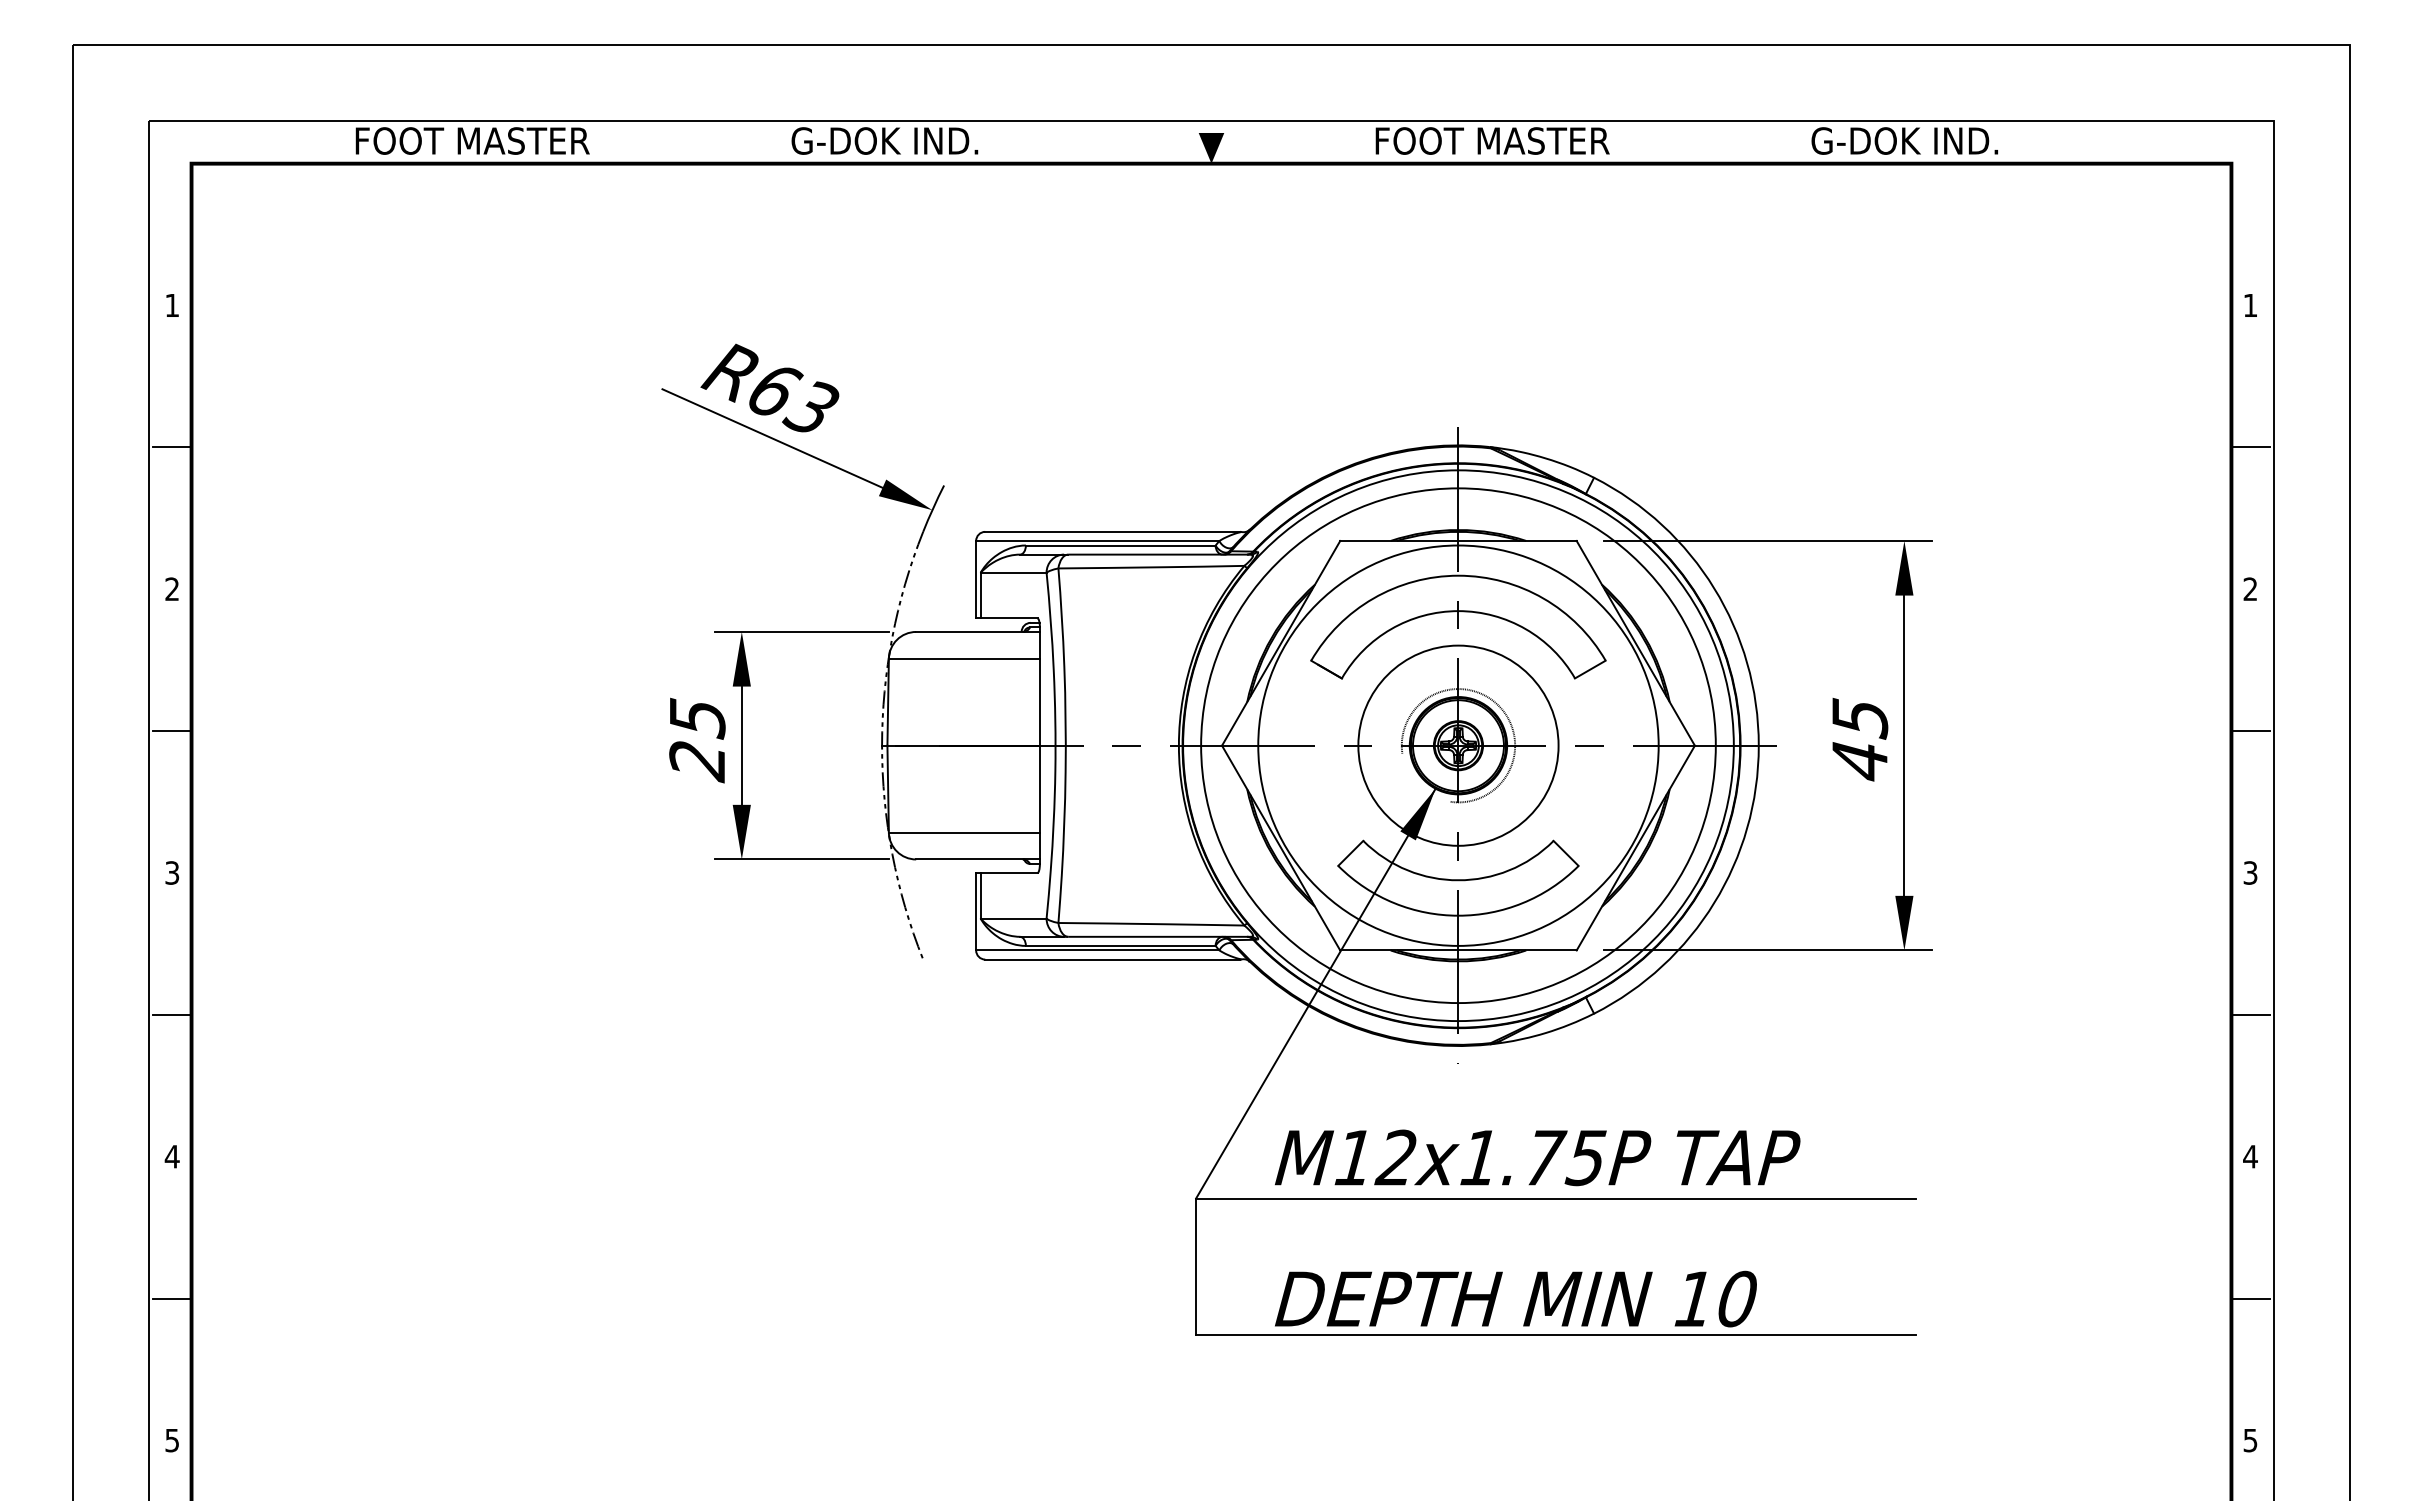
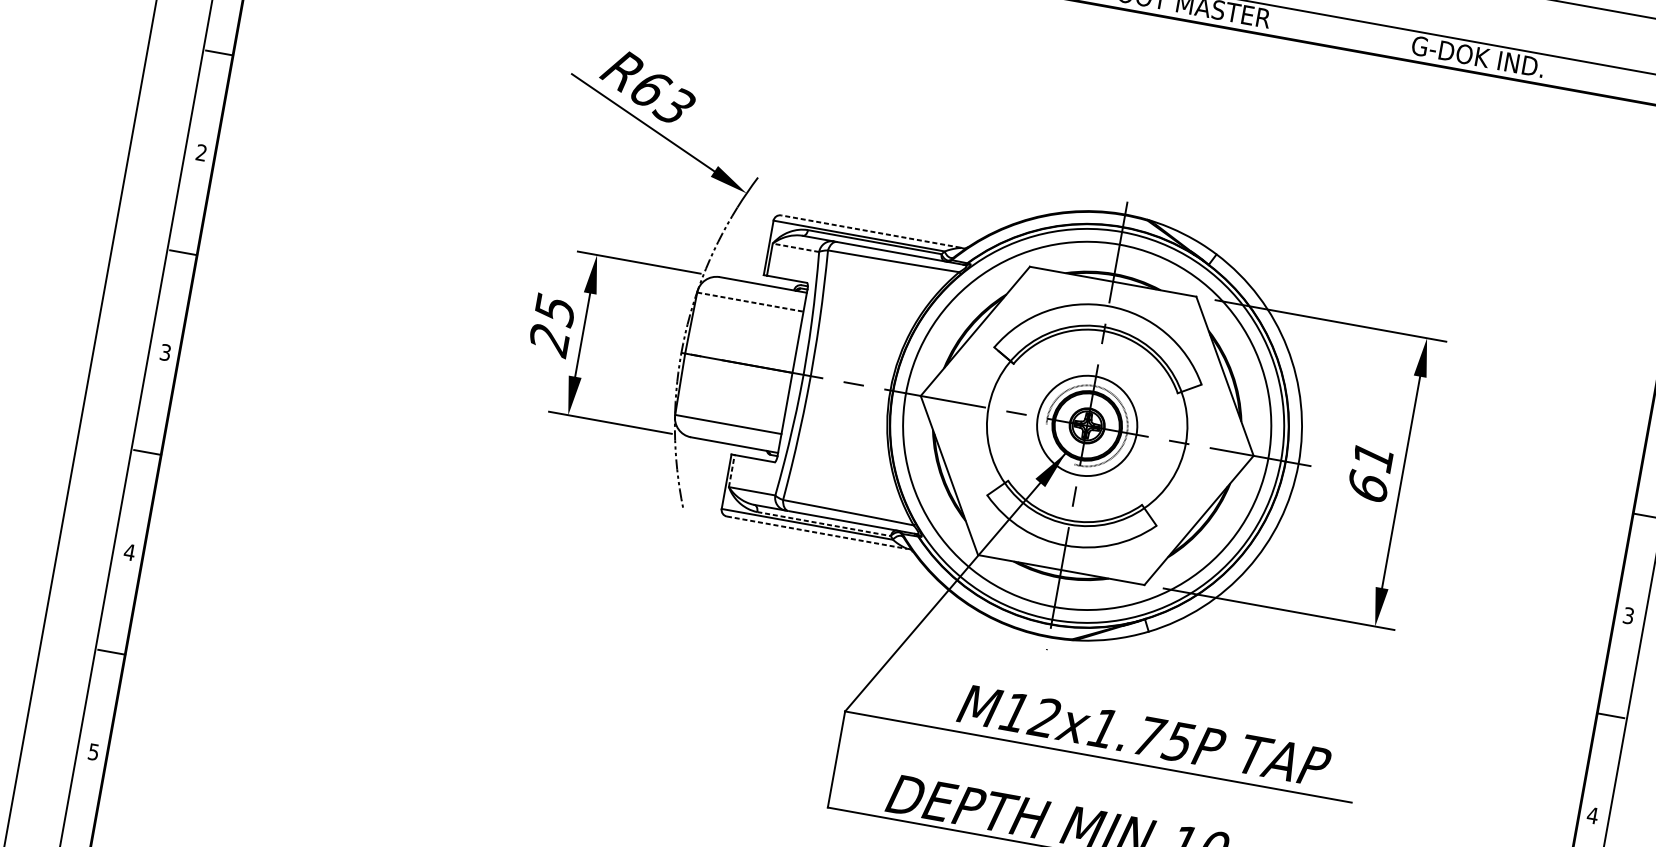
line: (1112, 531) -> (870, 231), solid -> dashed
line: (1013, 572) -> (795, 247), solid -> dashed
line: (964, 658) -> (750, 301), solid -> dashed
text: (1859, 739) -> (1370, 472), 45 -> 61
circle: (1458, 745) -> (1087, 425), size x0.7
circle: (1458, 745) -> (1087, 425), size x0.7
line: (980, 895) -> (731, 470), solid -> dashed
line: (1120, 945) -> (823, 523), solid -> dashed
line: (1113, 959) -> (817, 532), solid -> dashed
text: (1537, 1157) -> (1144, 735), moved

